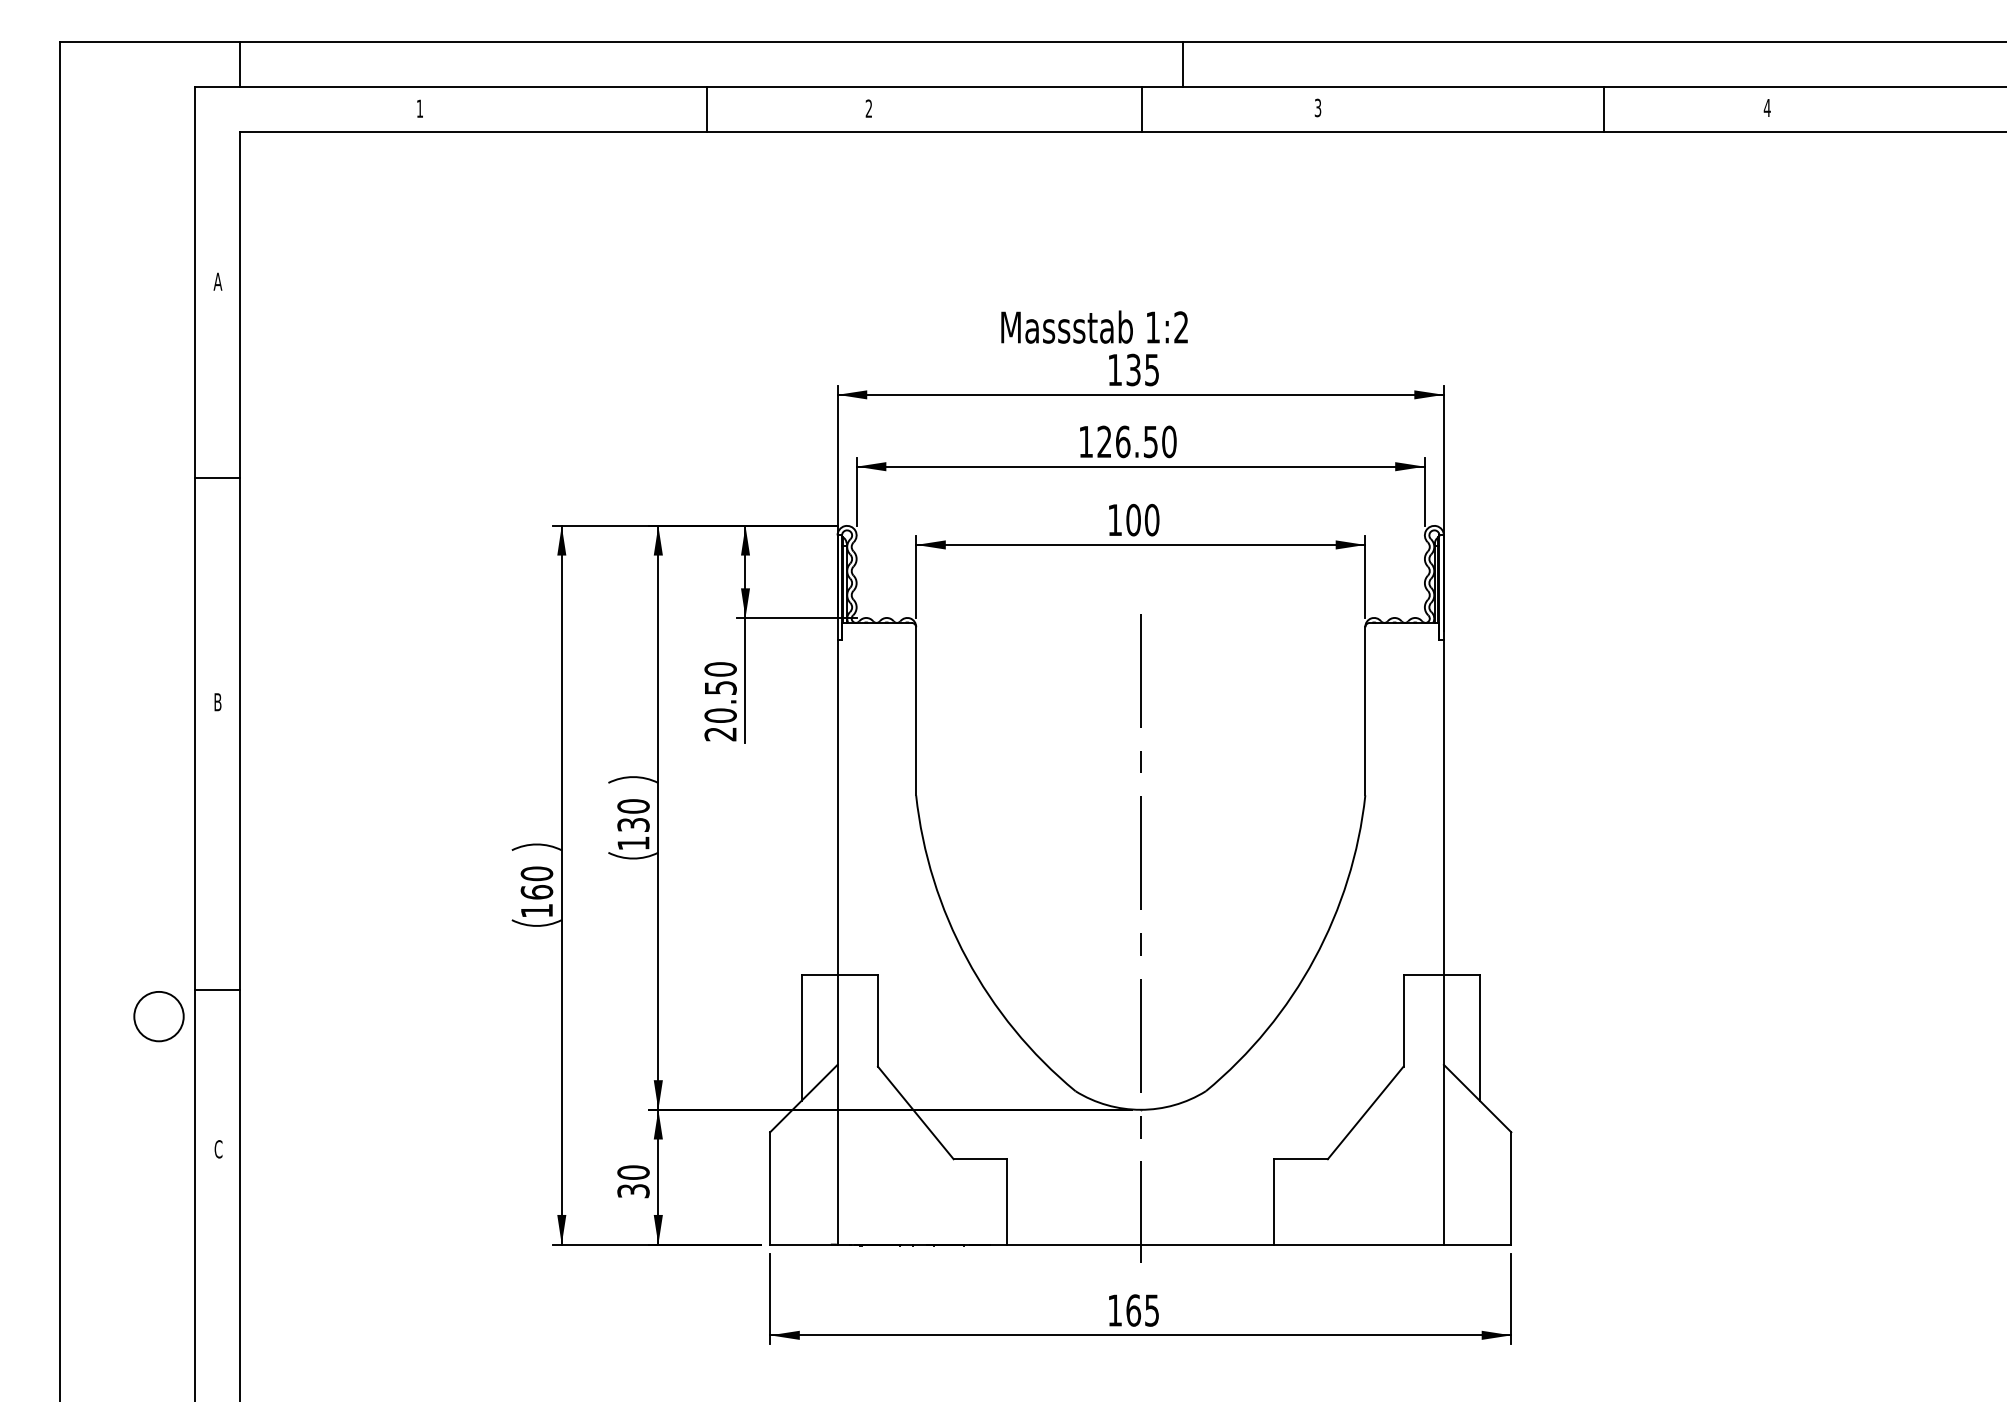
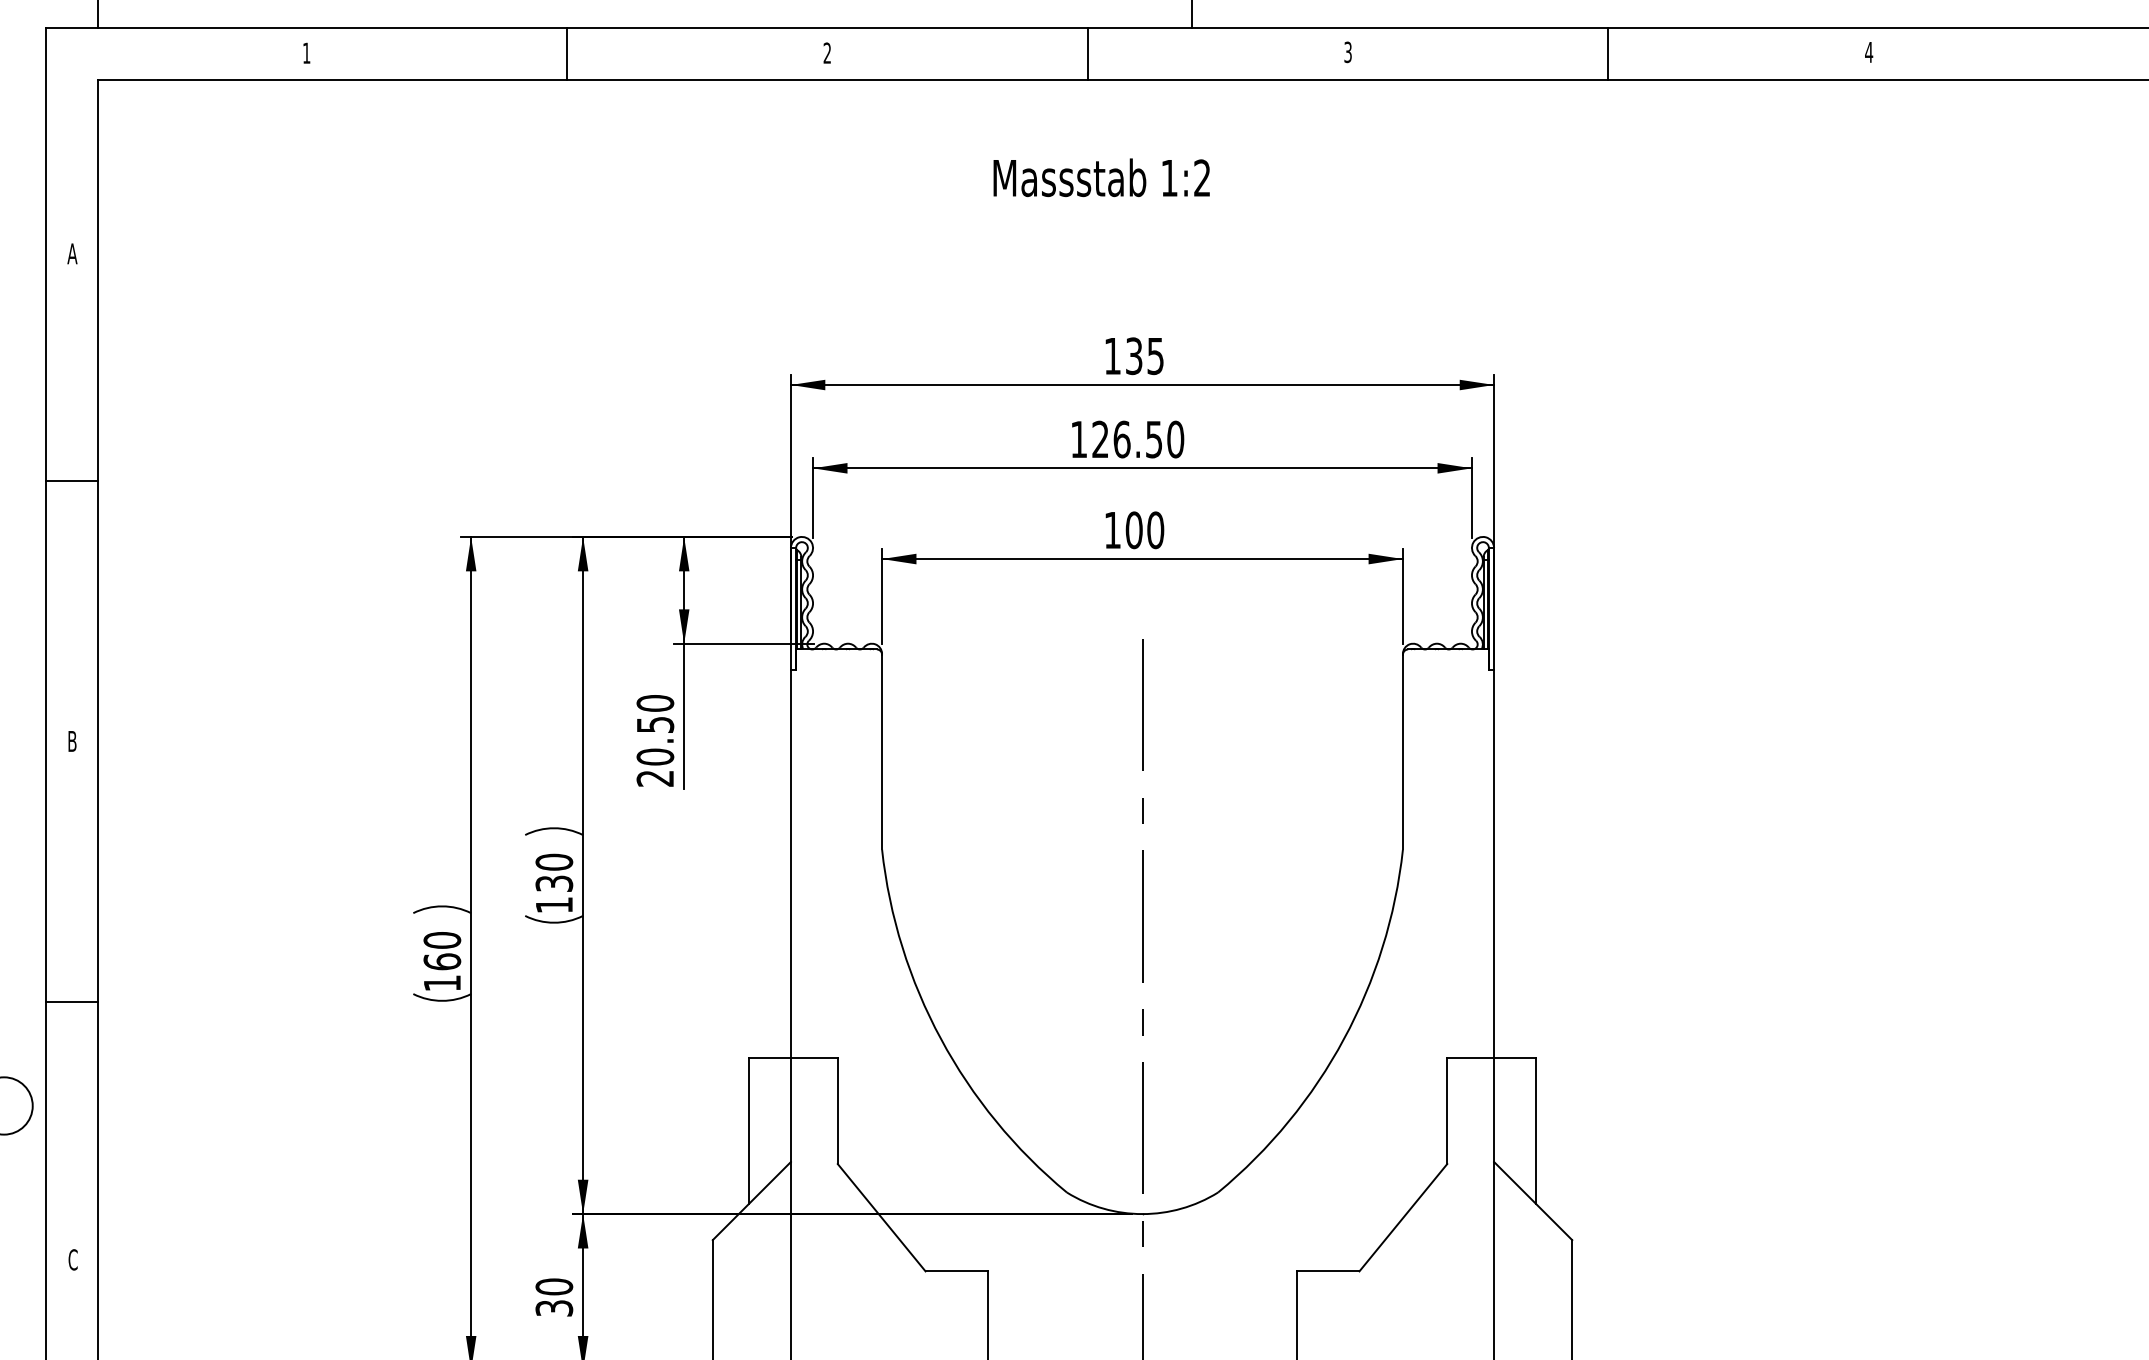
line: (707, 108) -> (567, 52), moved
line: (1142, 108) -> (1087, 52), moved
line: (1603, 108) -> (1608, 52), moved
text: (1094, 326) -> (1101, 177), moved
line: (216, 989) -> (70, 1001), moved

